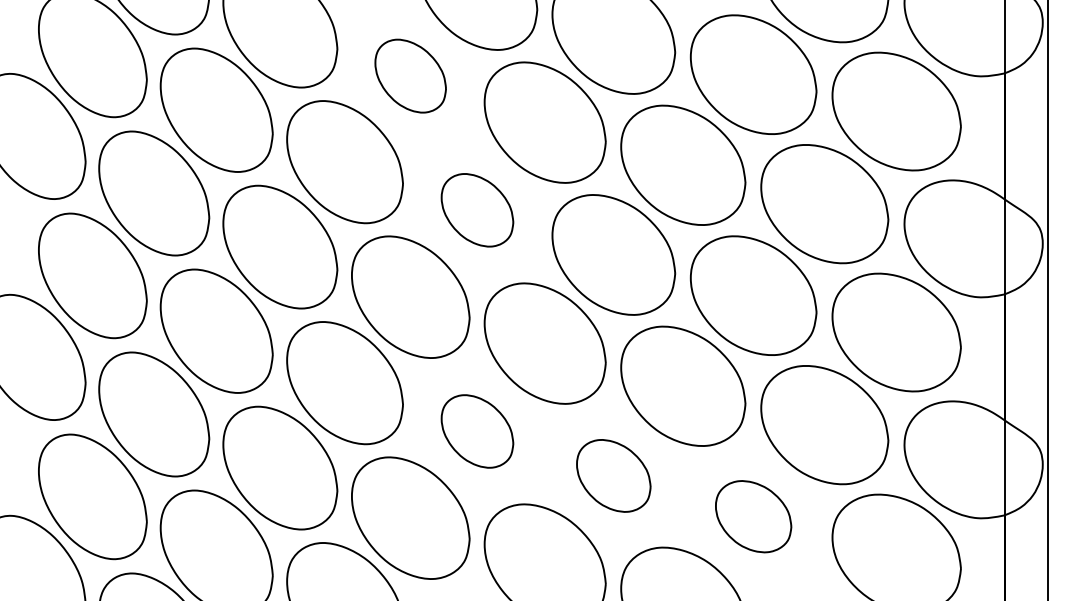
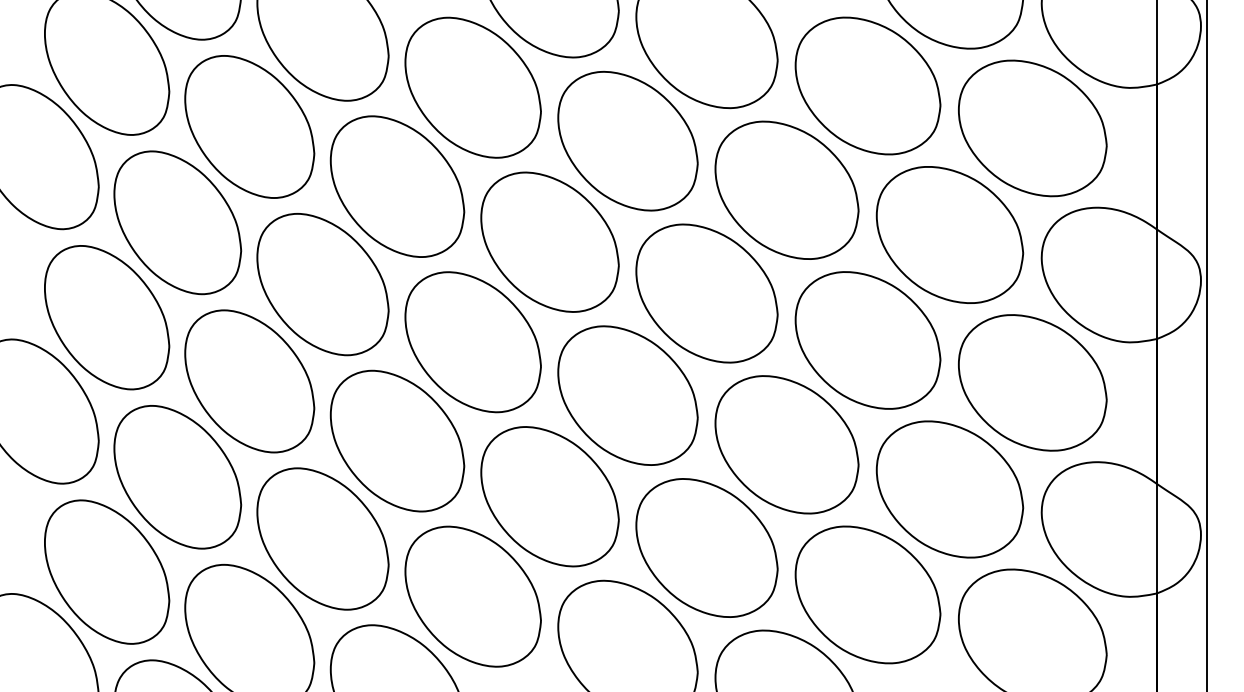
part: (410, 76) -> (472, 87), size x1.67
part: (477, 209) -> (549, 241), size x1.67
part: (477, 431) -> (549, 496), size x1.67
part: (613, 475) -> (706, 547), size x1.67
part: (753, 516) -> (867, 594), size x1.67

